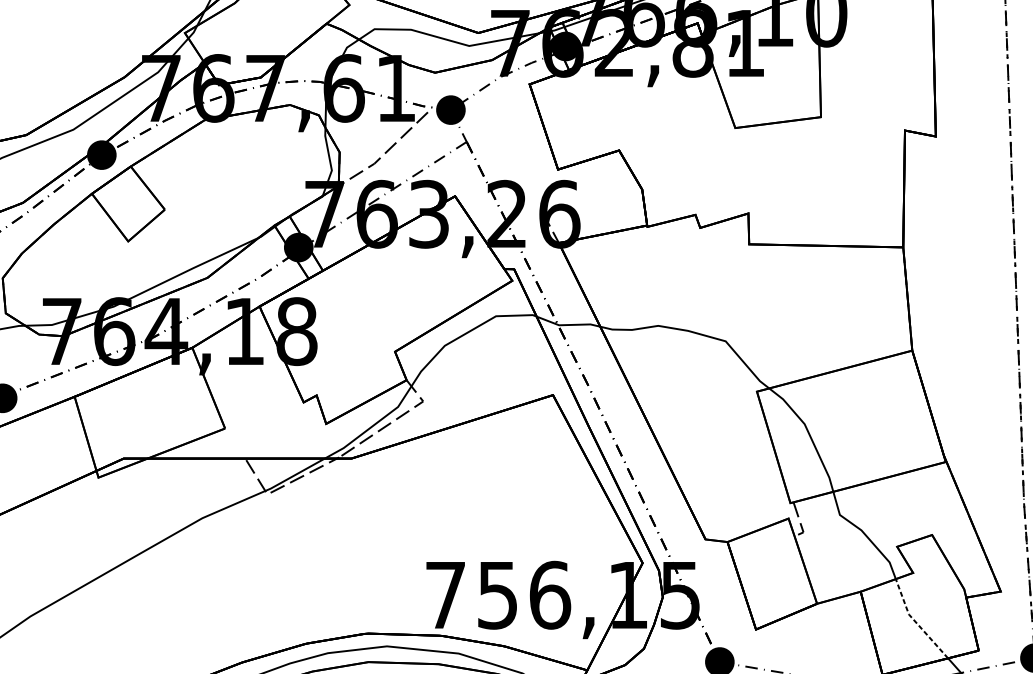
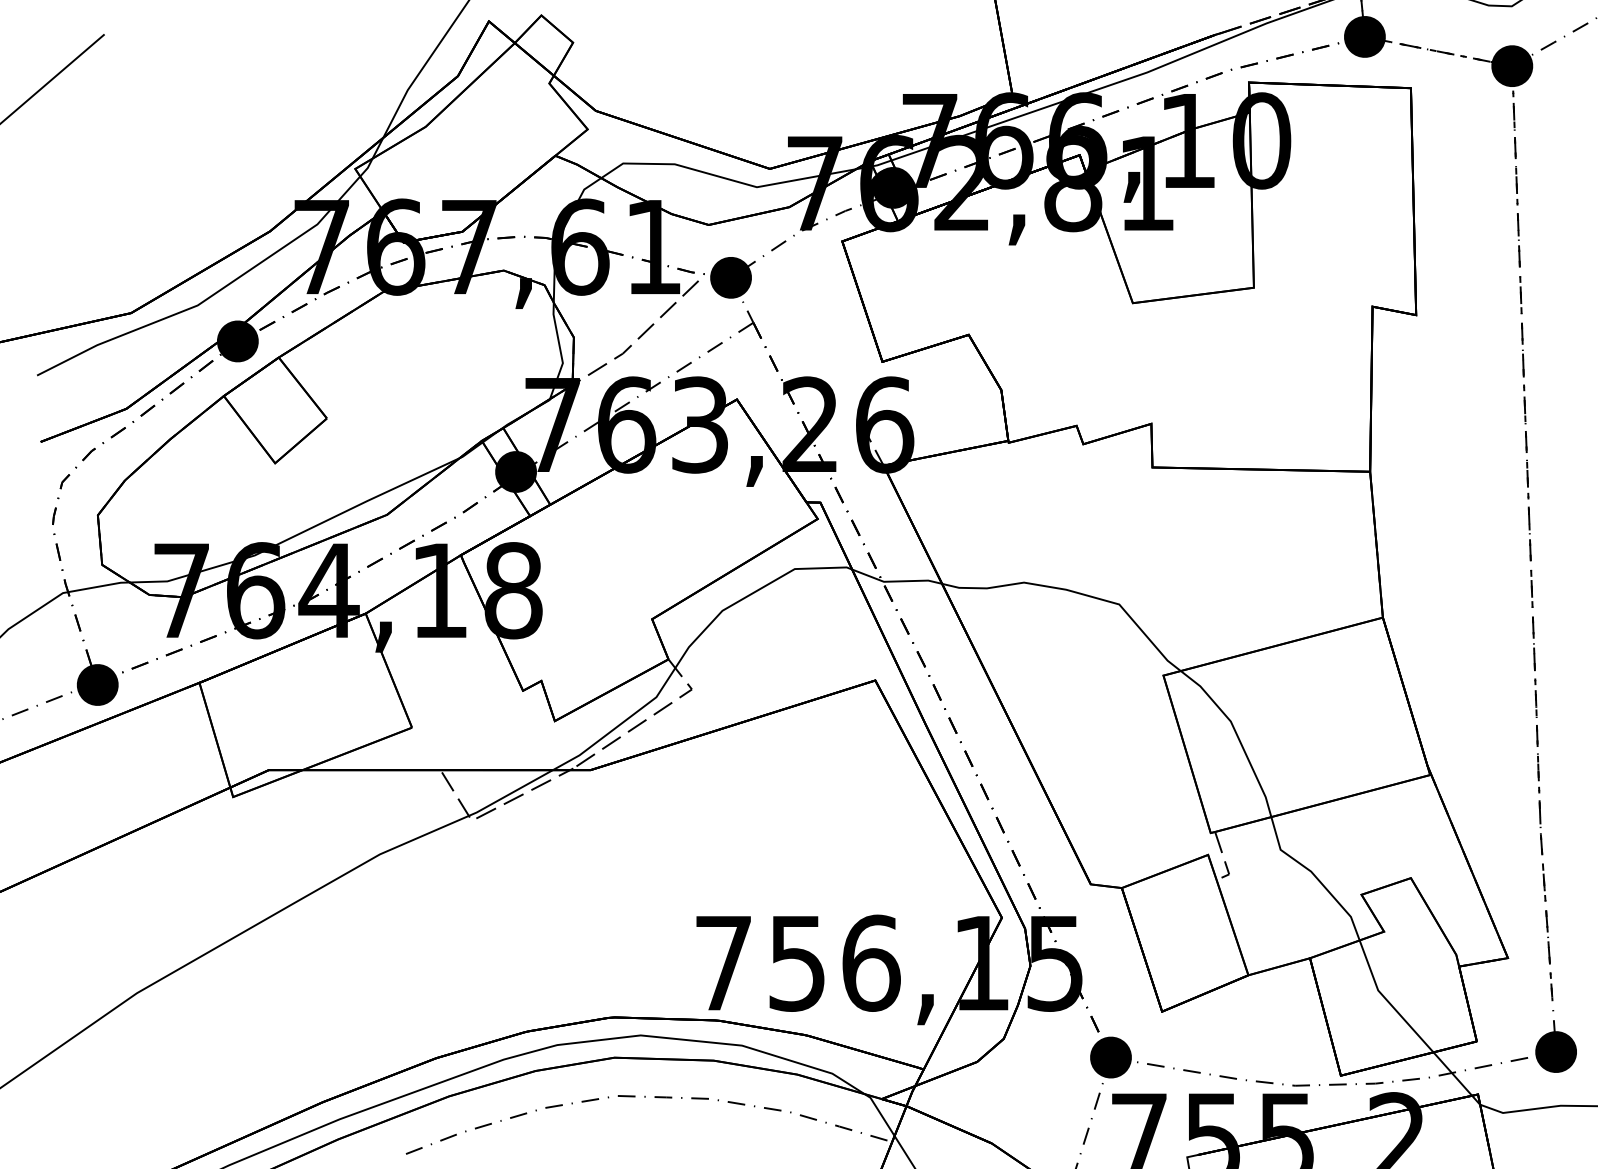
line: (915, 621) -> (1387, 1000), dashed -> solid

